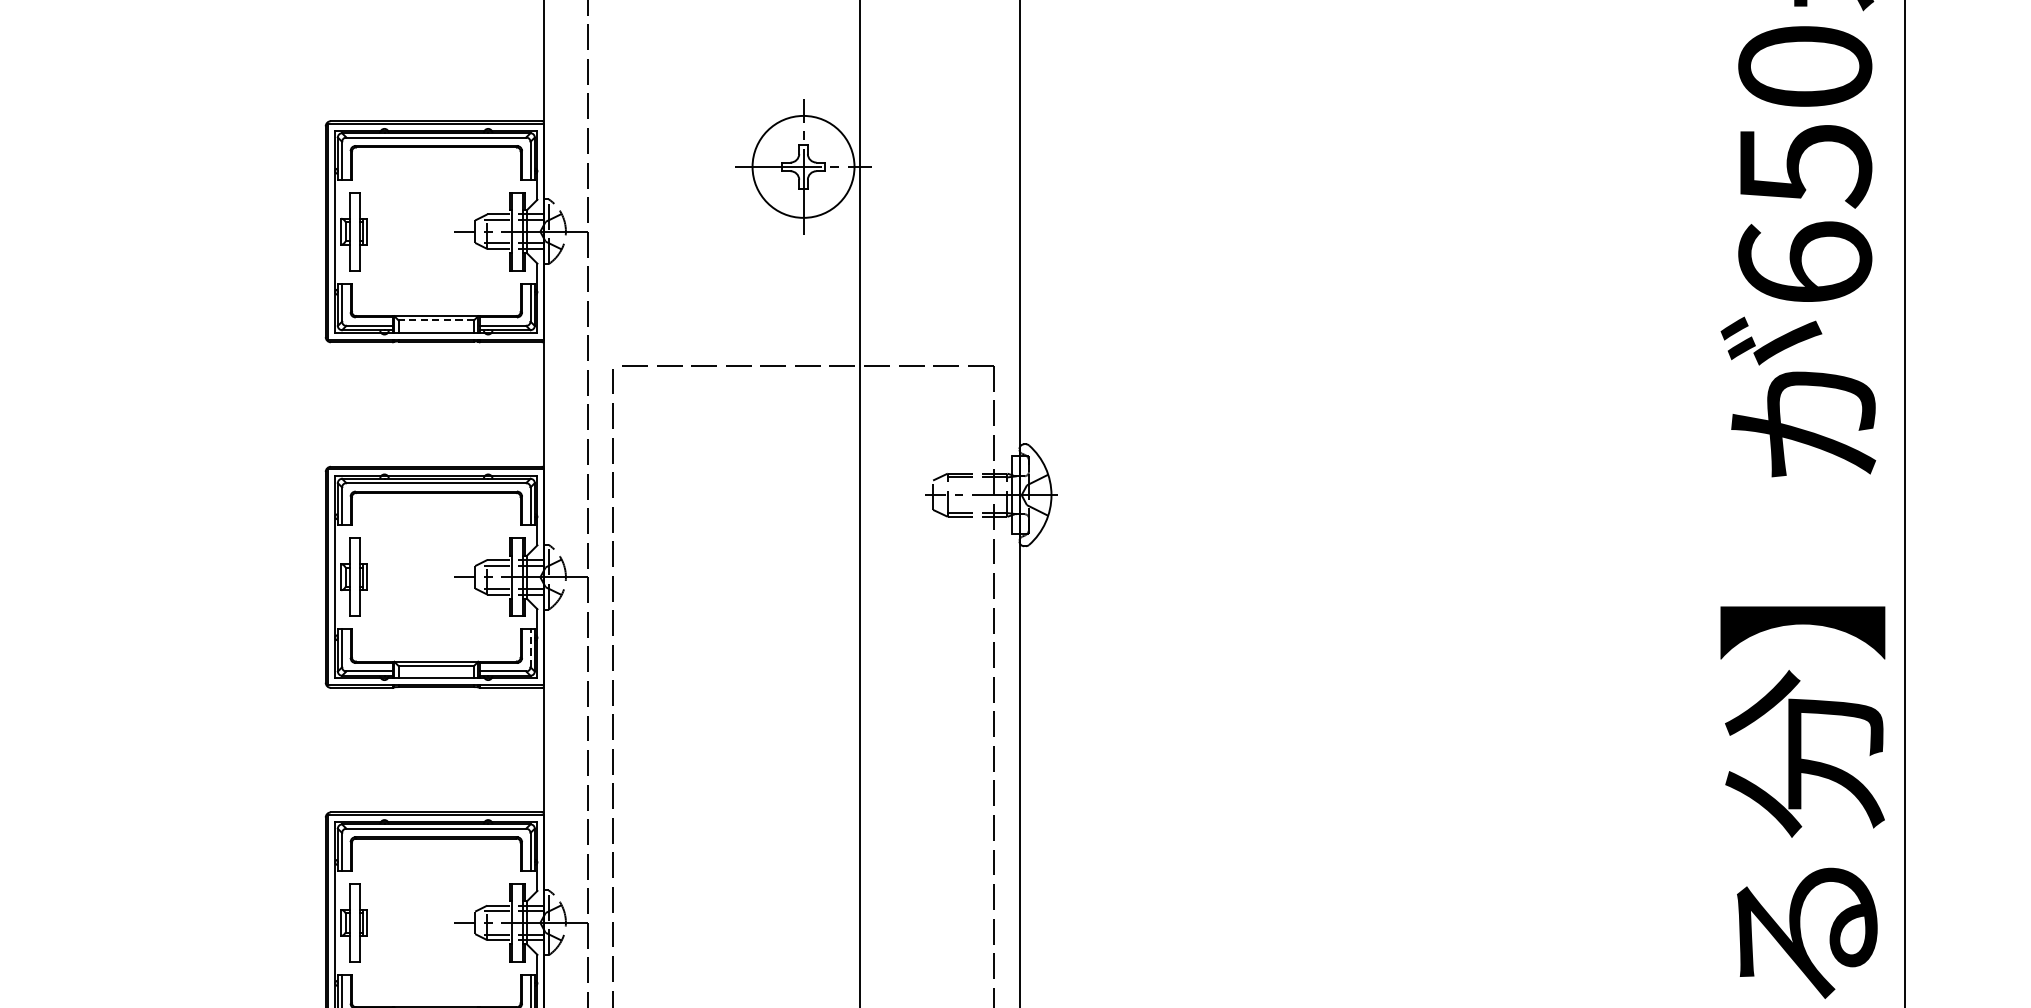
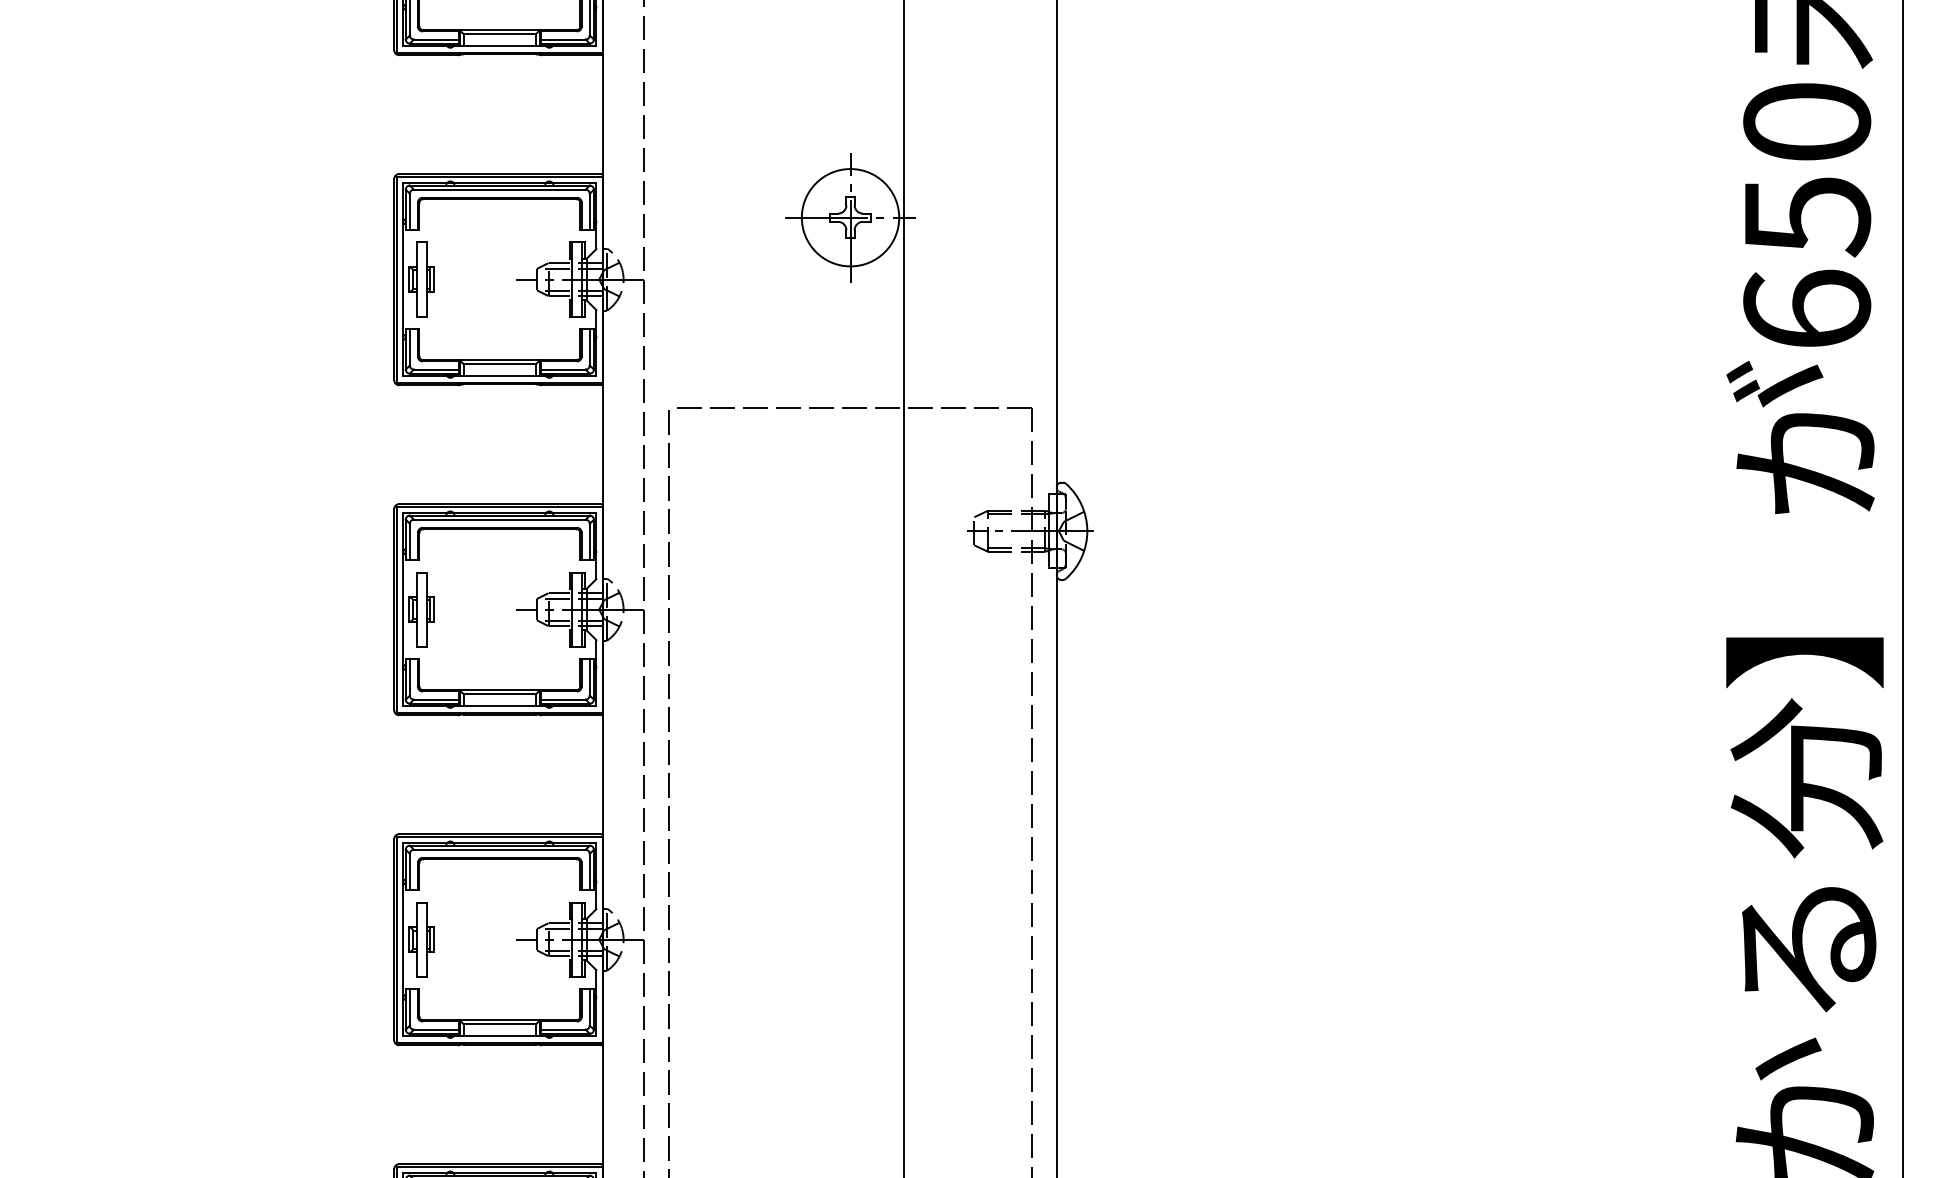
line: (435, 320) -> (499, 364), dashed -> solid
line: (530, 647) -> (589, 676), dashed -> solid

